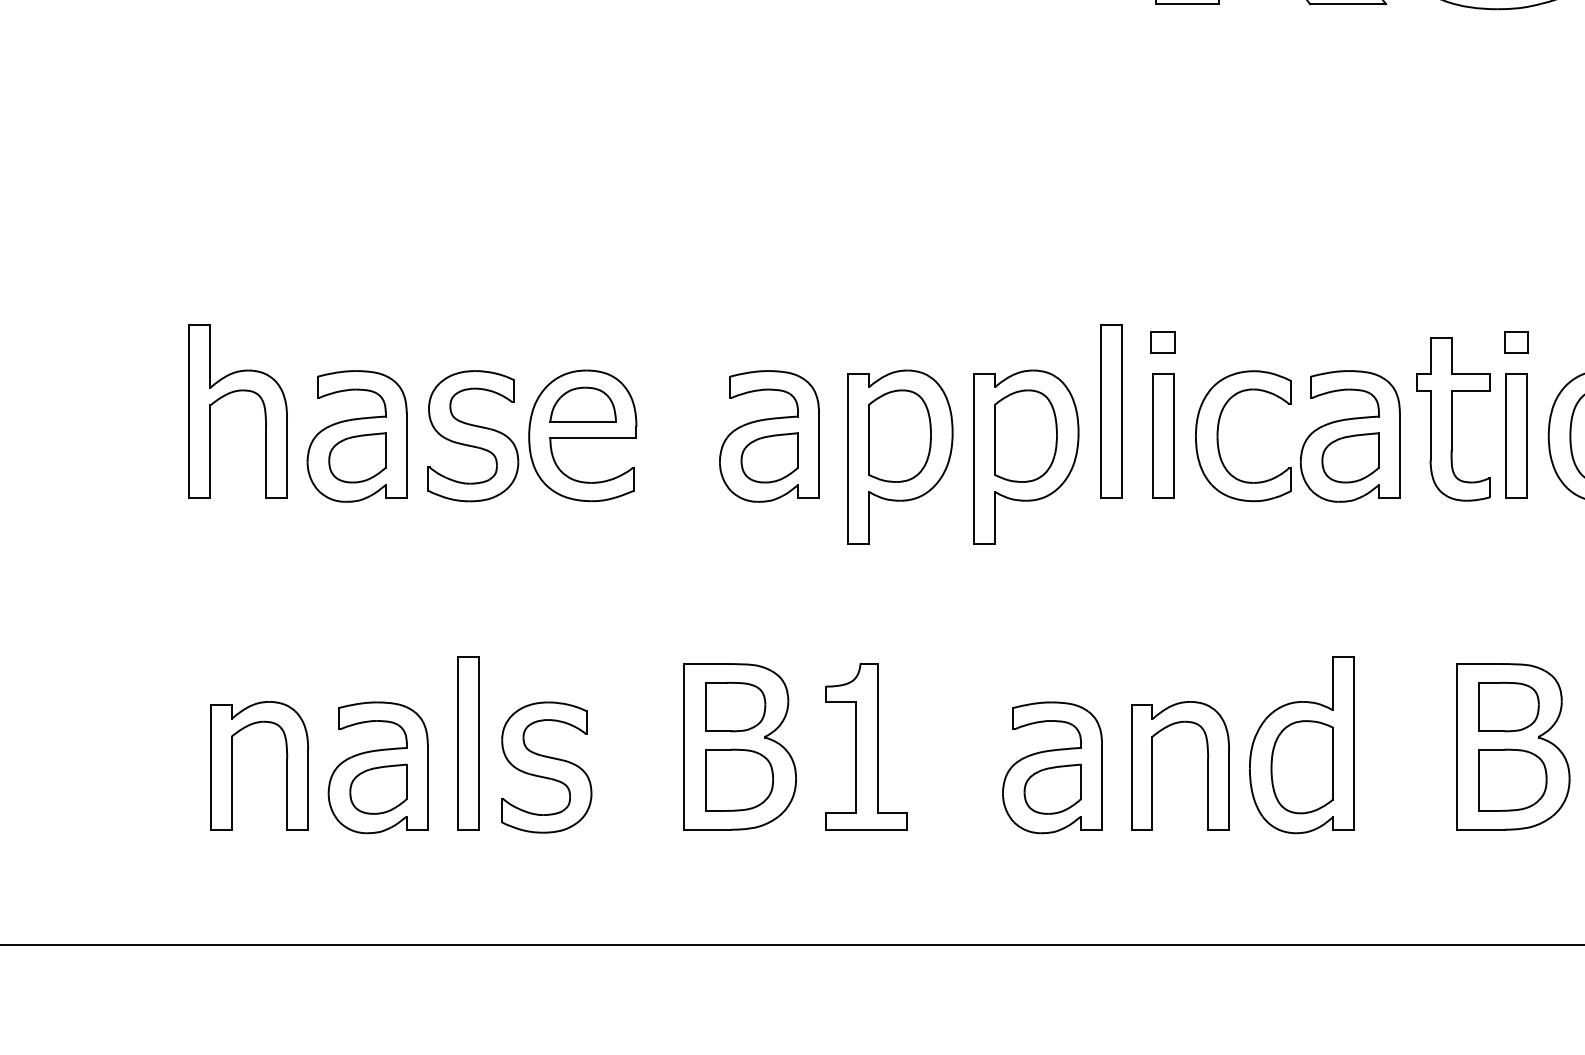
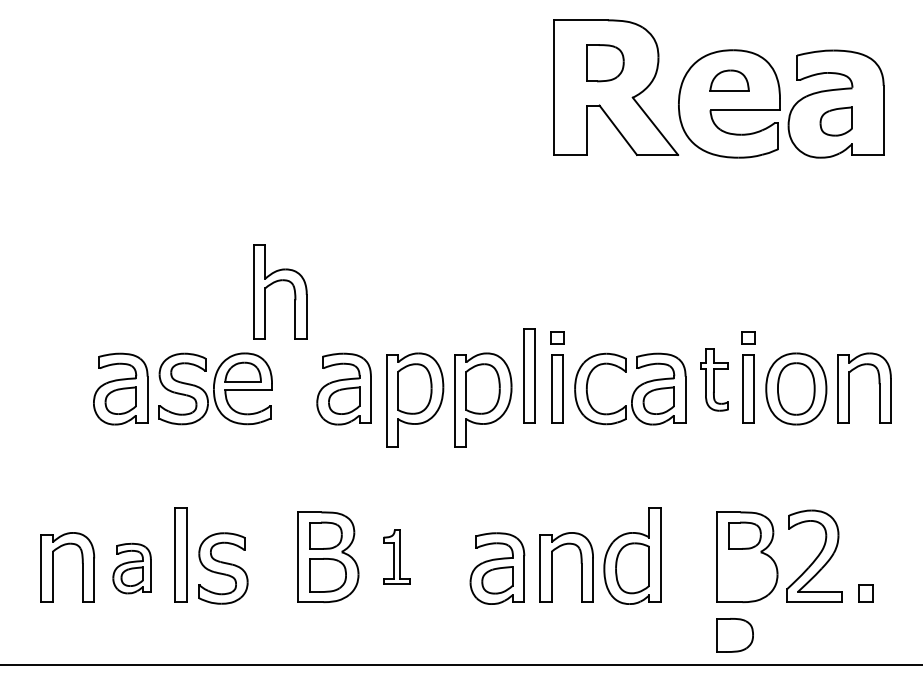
part: (231, 394) -> (276, 282), moved
part: (1453, 418) -> (714, 379), size x0.7
part: (866, 745) -> (396, 556), size x0.6
part: (377, 767) -> (131, 568), size x0.7
part: (1512, 780) -> (734, 635), moved

